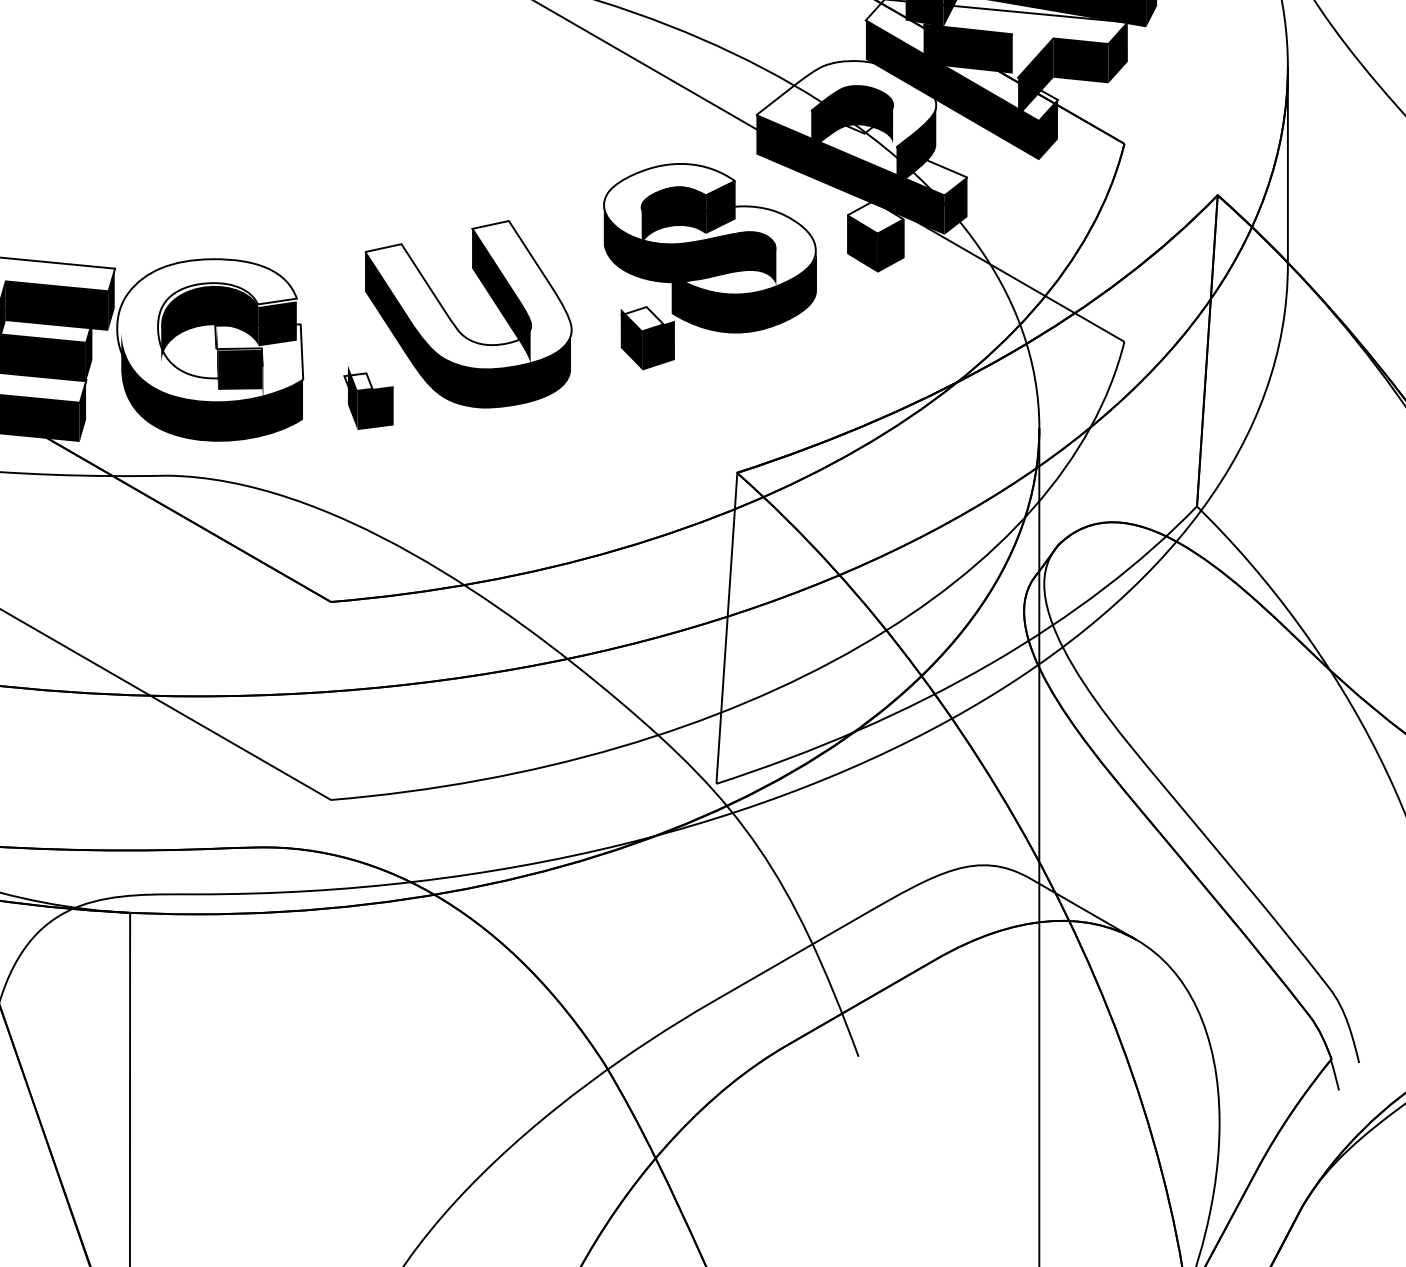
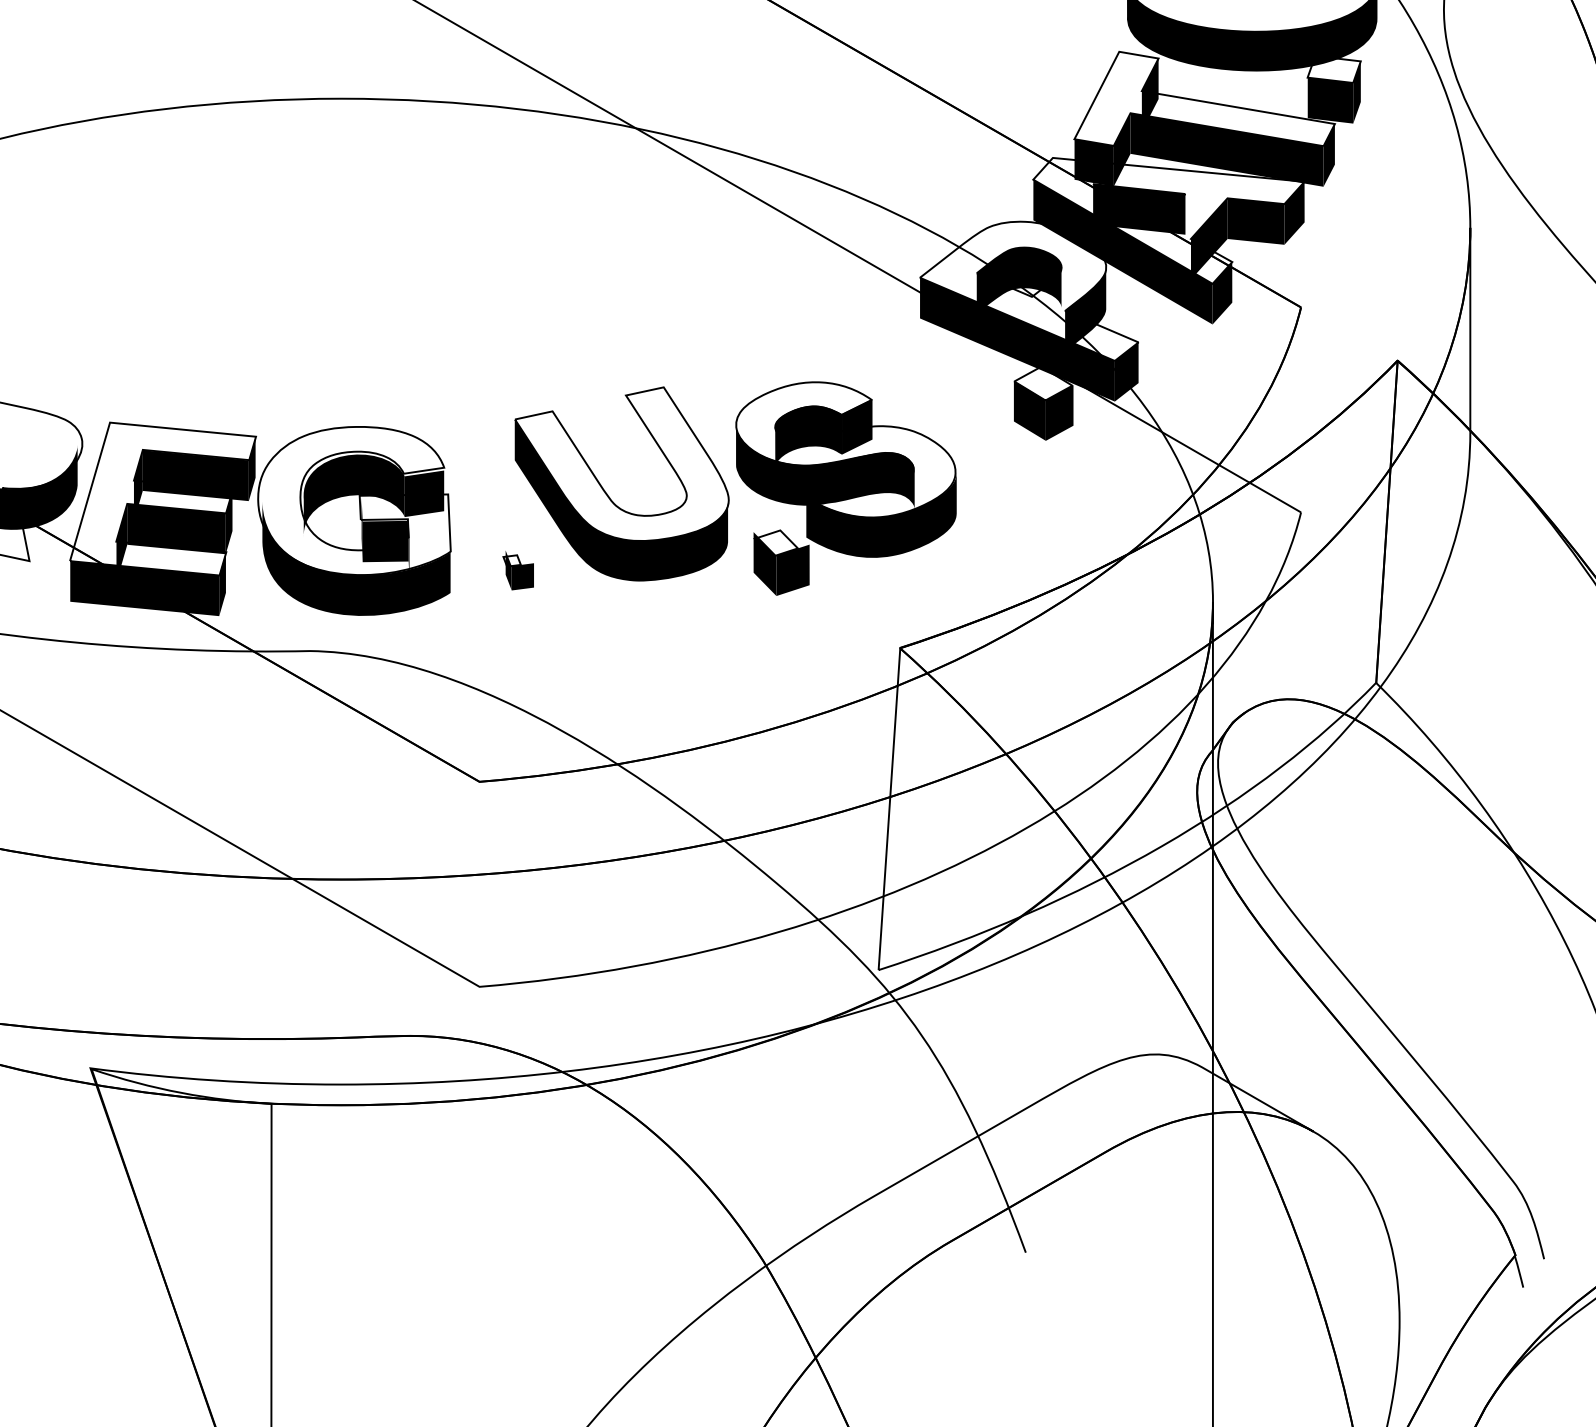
part: (709, 266) -> (845, 488), moved
fill: (500, 296) -> (655, 465), removed
part: (368, 397) -> (518, 570), size x0.6

